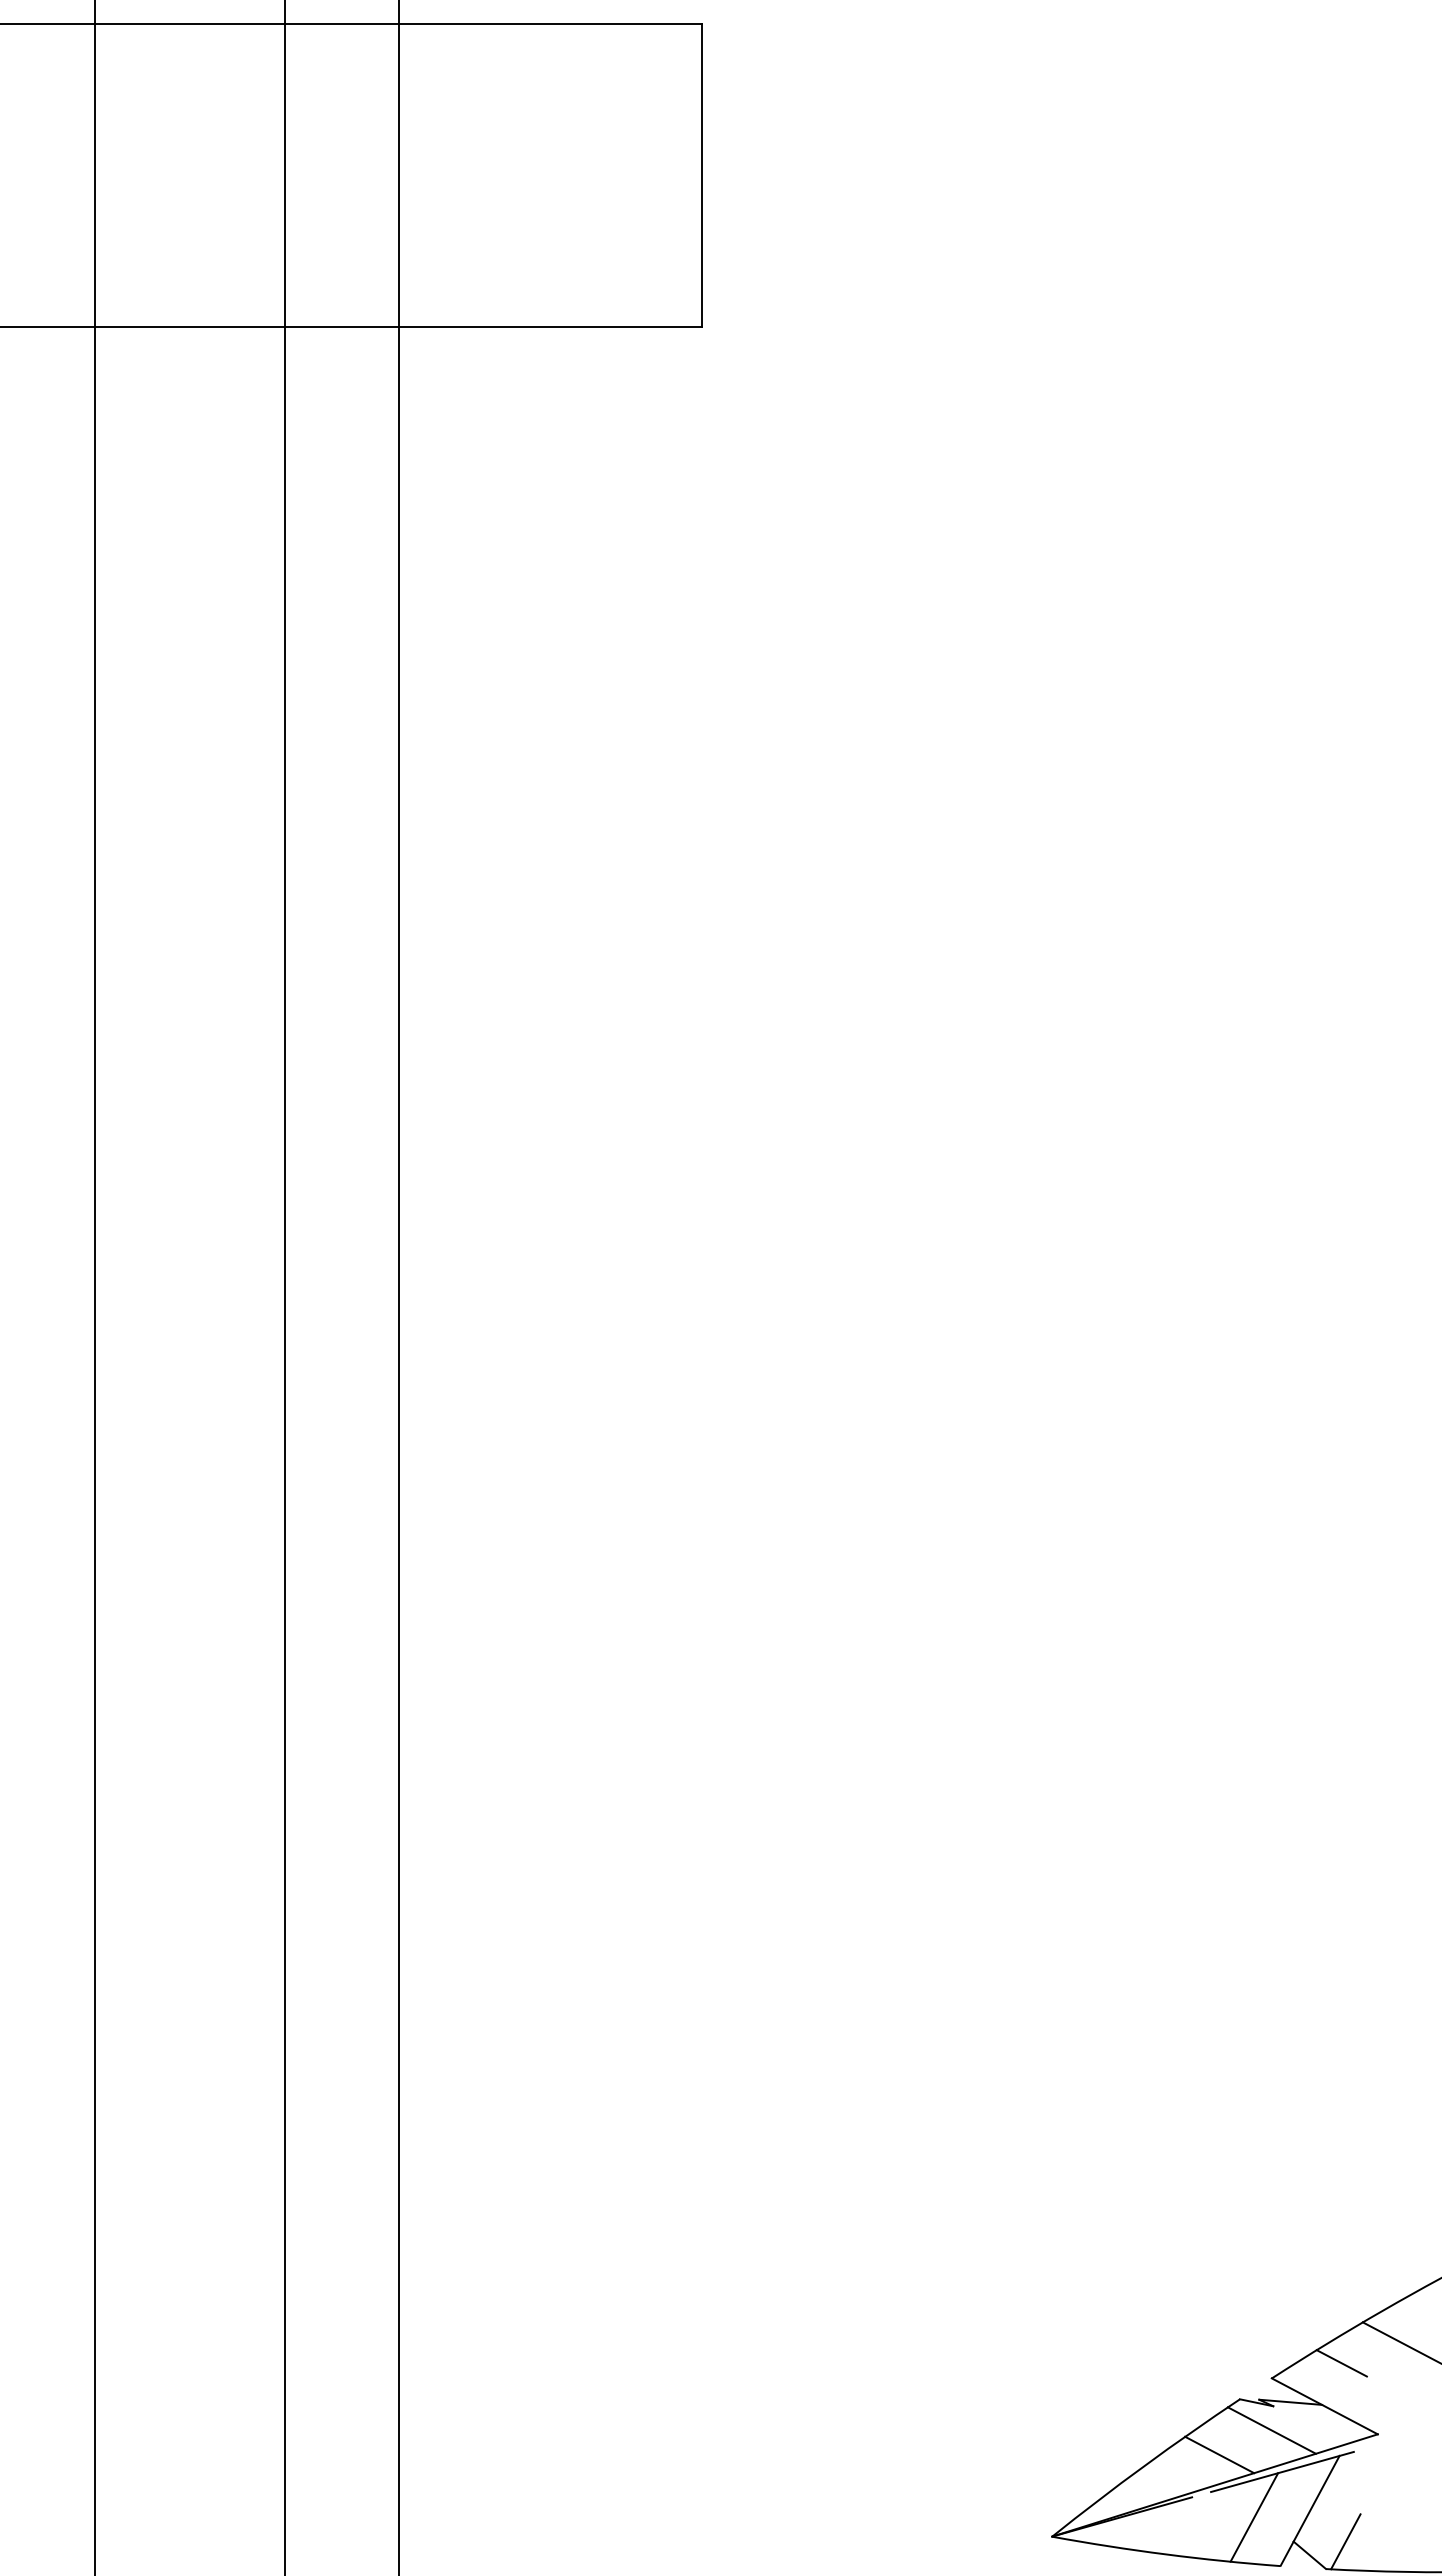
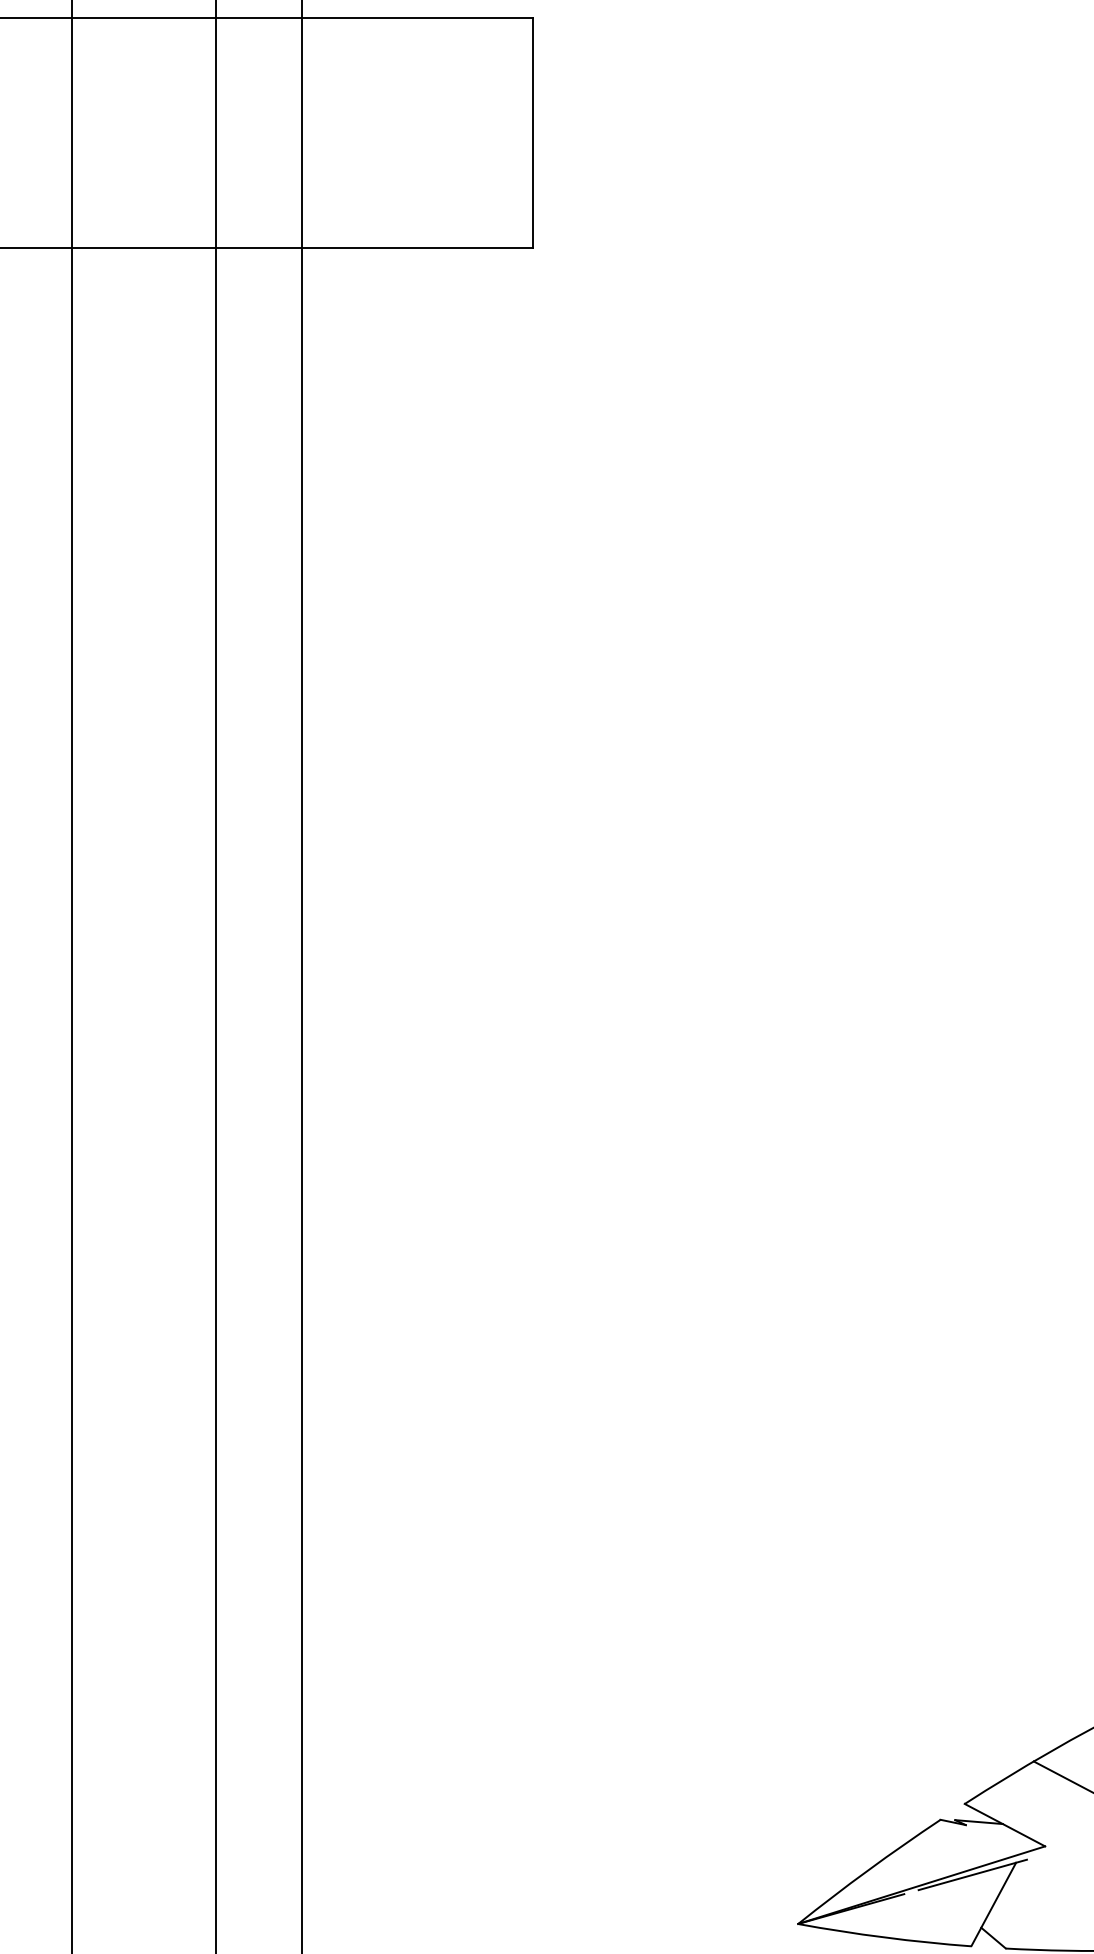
line: (1341, 2363) -> (1017, 1792), removed
line: (1271, 2430) -> (964, 1843), removed
line: (1219, 2454) -> (925, 1861), removed
line: (1254, 2517) -> (951, 1909), removed
line: (1345, 2541) -> (1020, 1927), removed

